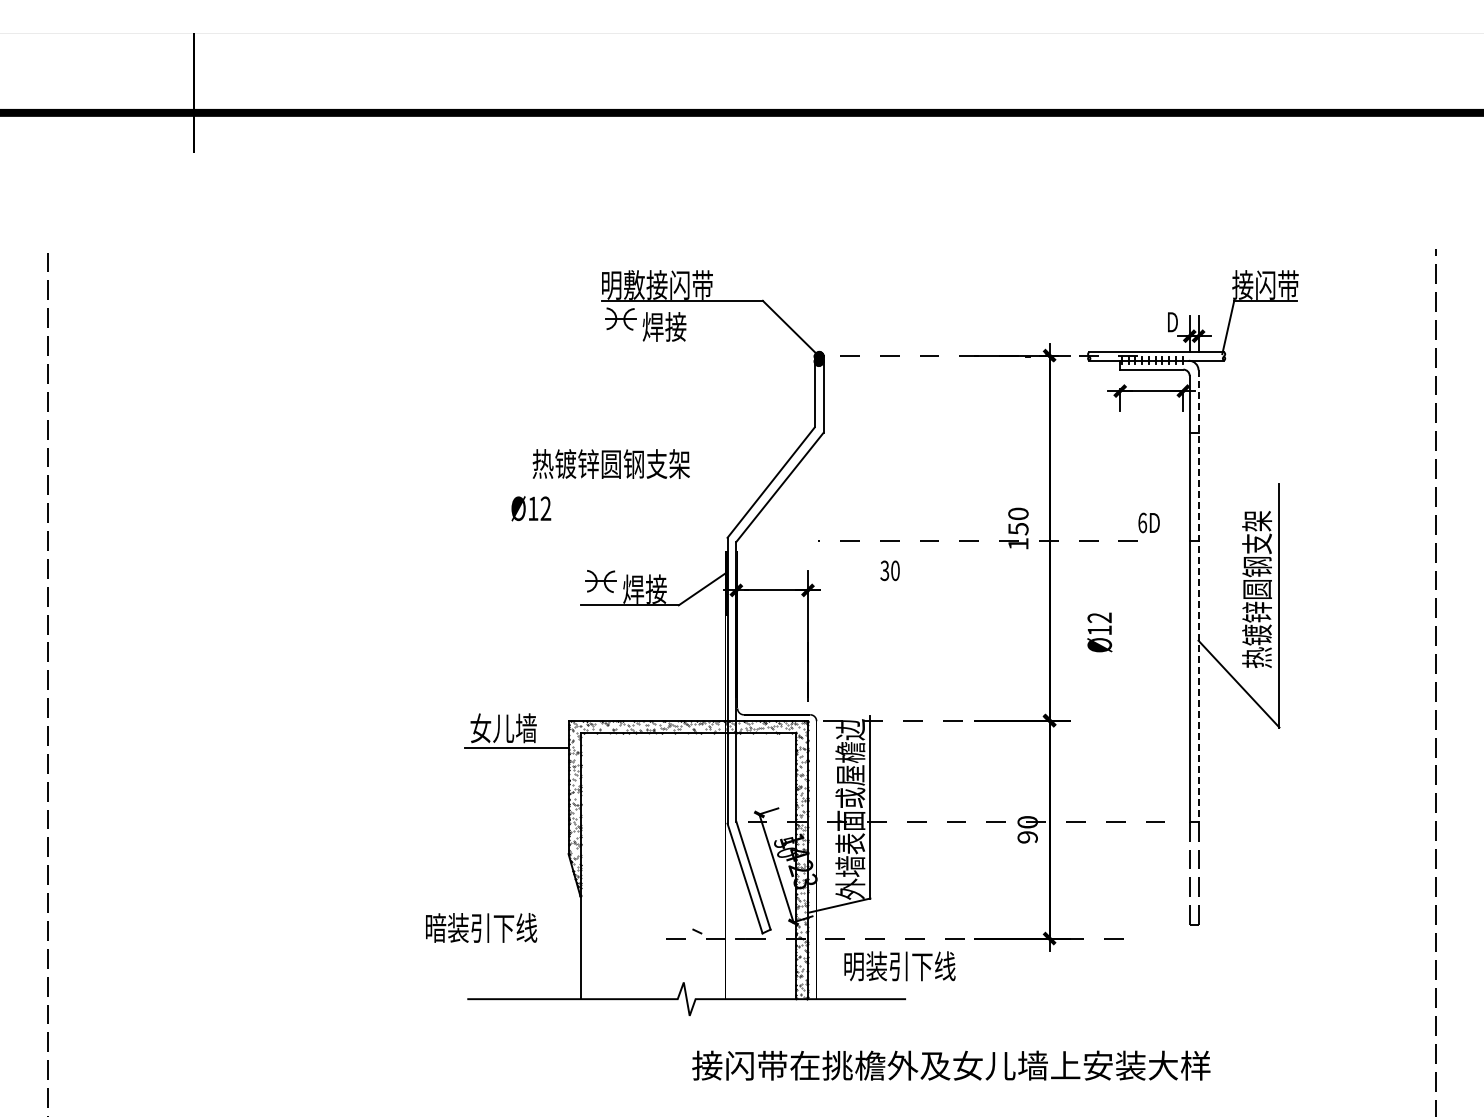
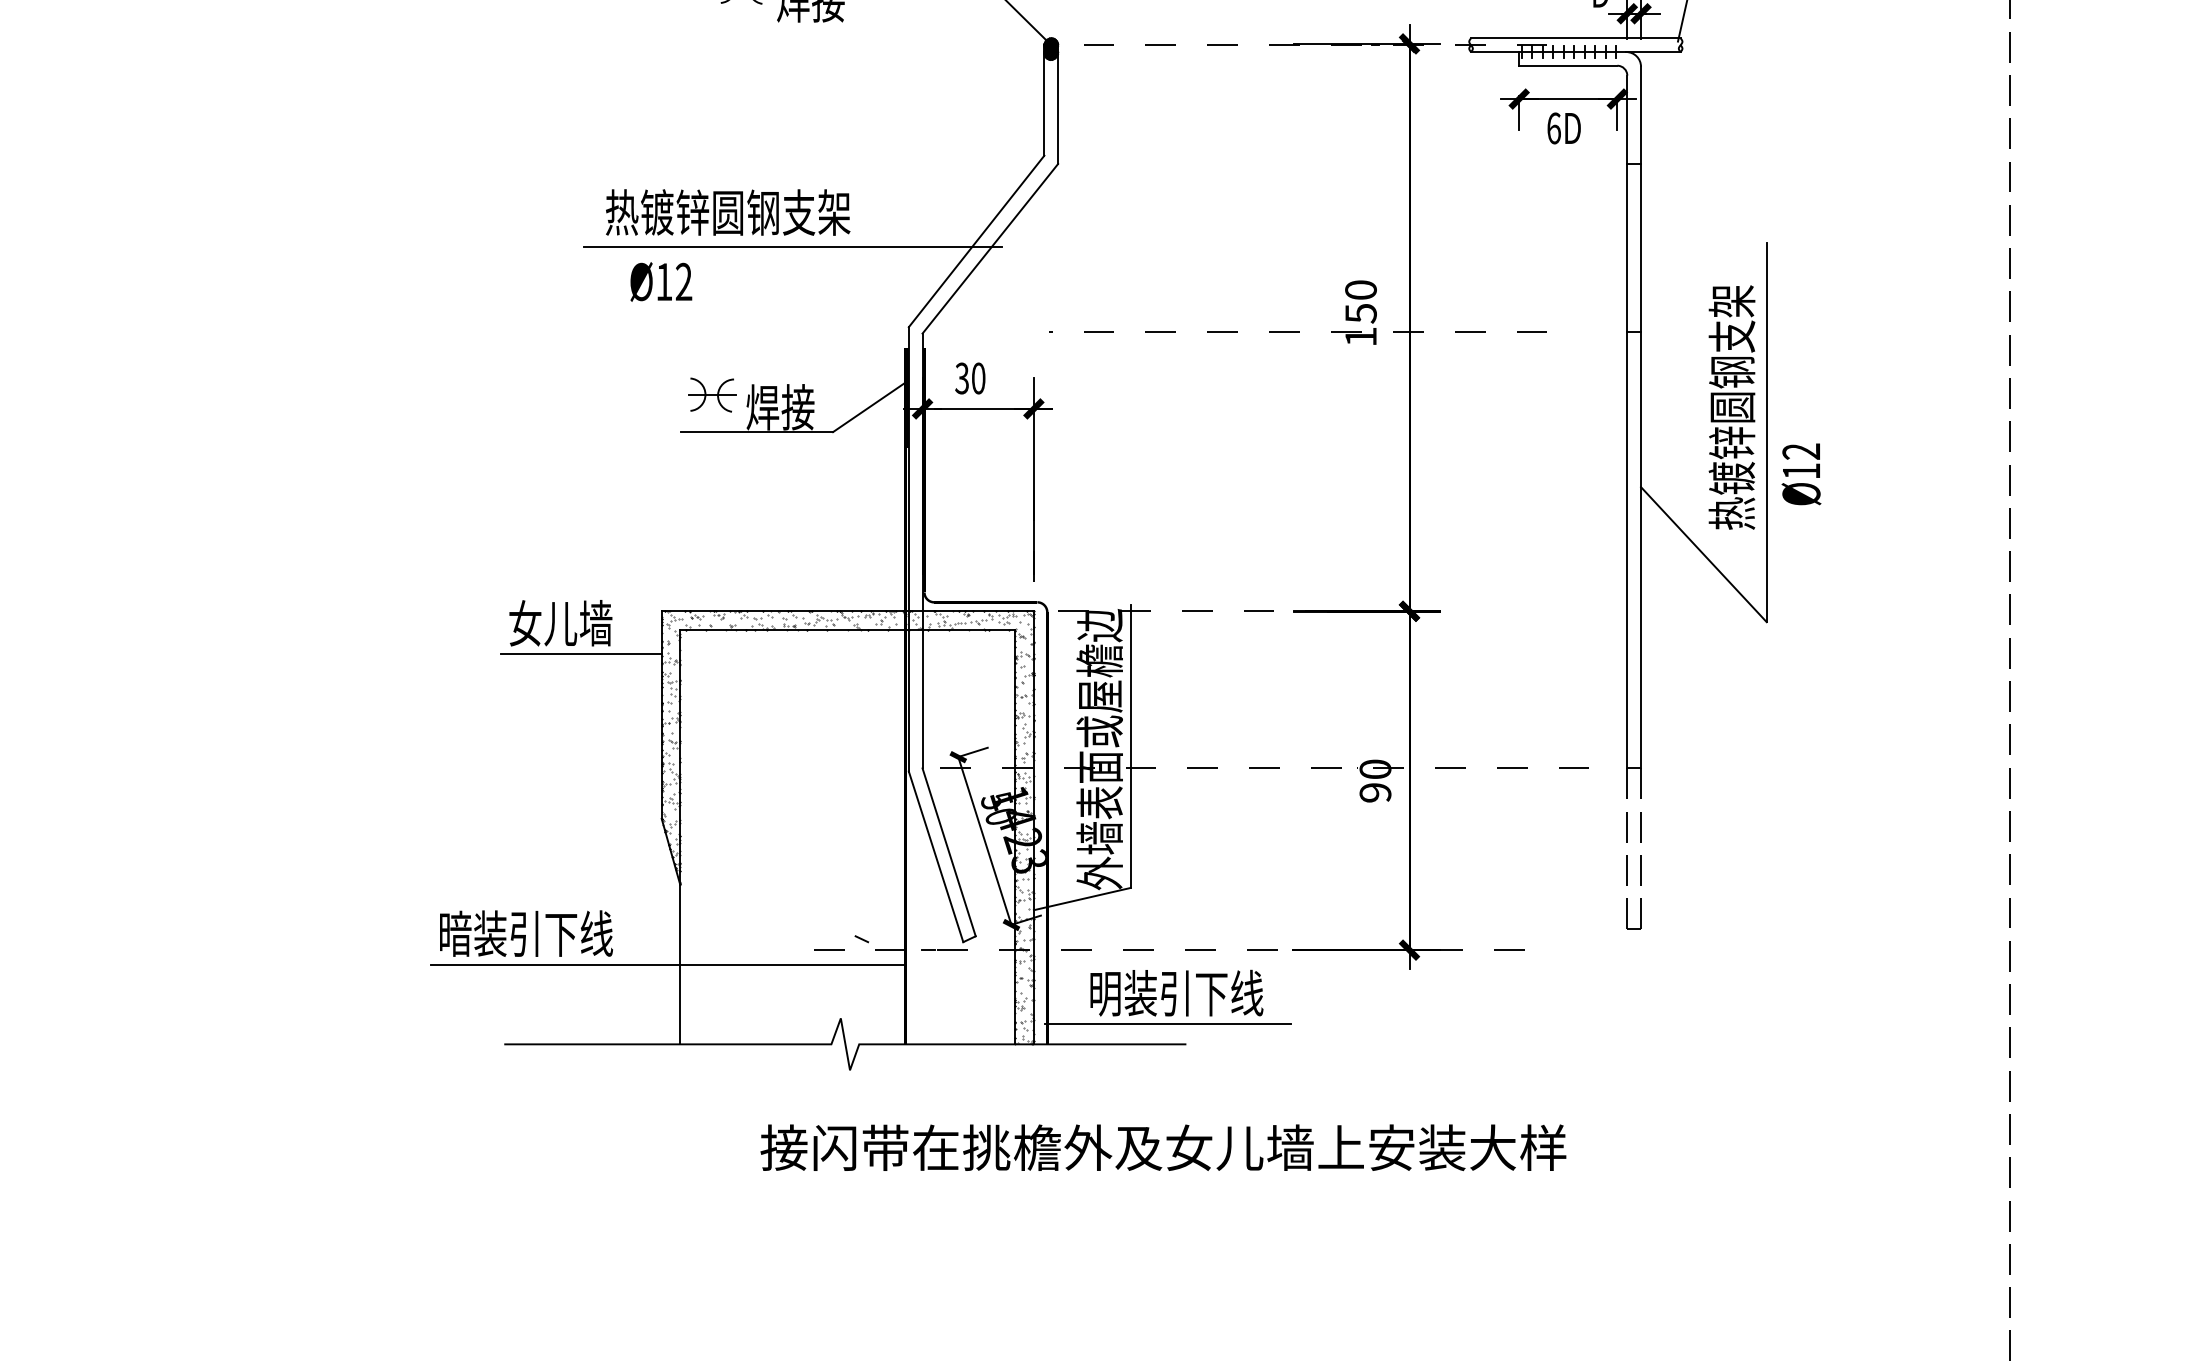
line: (652, 486) -> (792, 247), added
text: (531, 508) -> (661, 281), moved
text: (1148, 522) -> (1563, 127), moved
text: (889, 570) -> (969, 377), moved
line: (1198, 596) -> (1640, 418), dashed -> solid
text: (1099, 632) -> (1801, 474), moved
line: (572, 948) -> (667, 965), added
line: (894, 986) -> (1168, 1024), added
text: (951, 1065) -> (1163, 1147), moved

